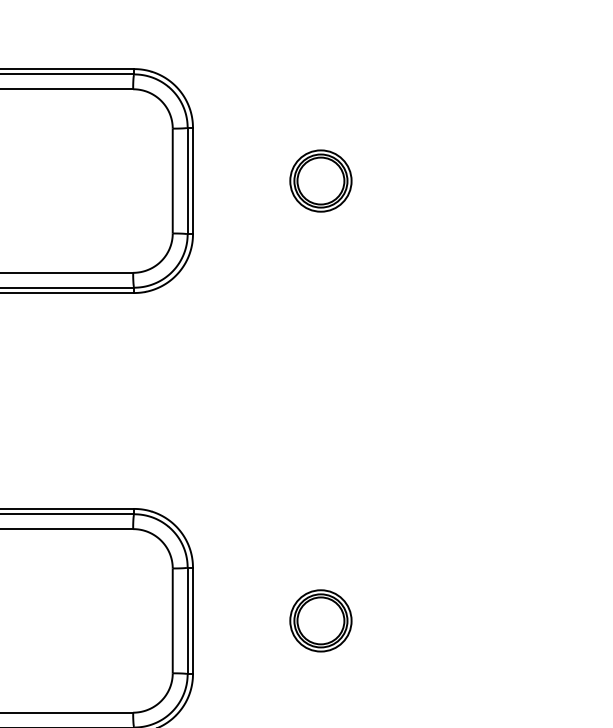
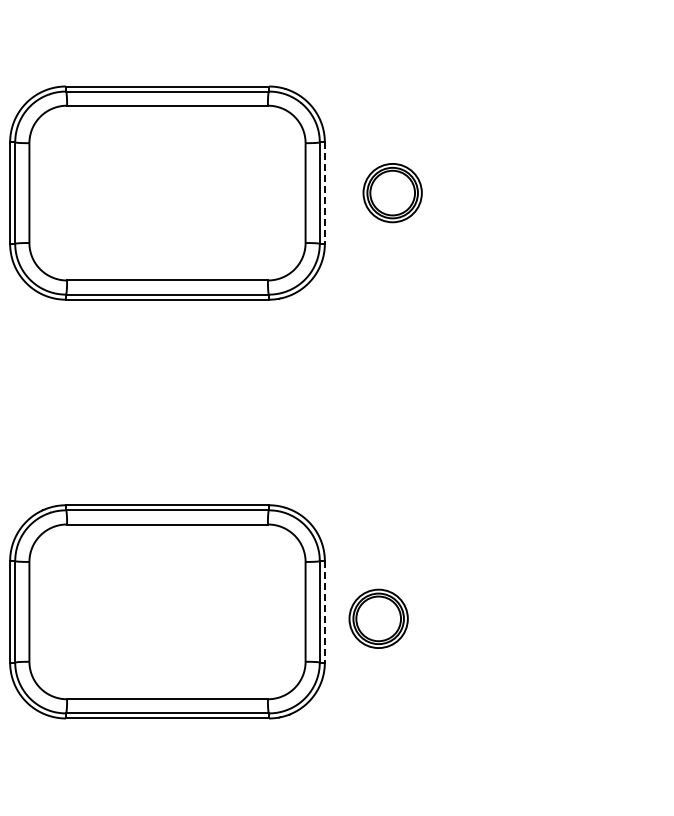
line: (192, 181) -> (324, 193), solid -> dashed
part: (320, 181) -> (392, 193), moved
line: (192, 620) -> (324, 611), solid -> dashed
part: (320, 620) -> (378, 618), moved

